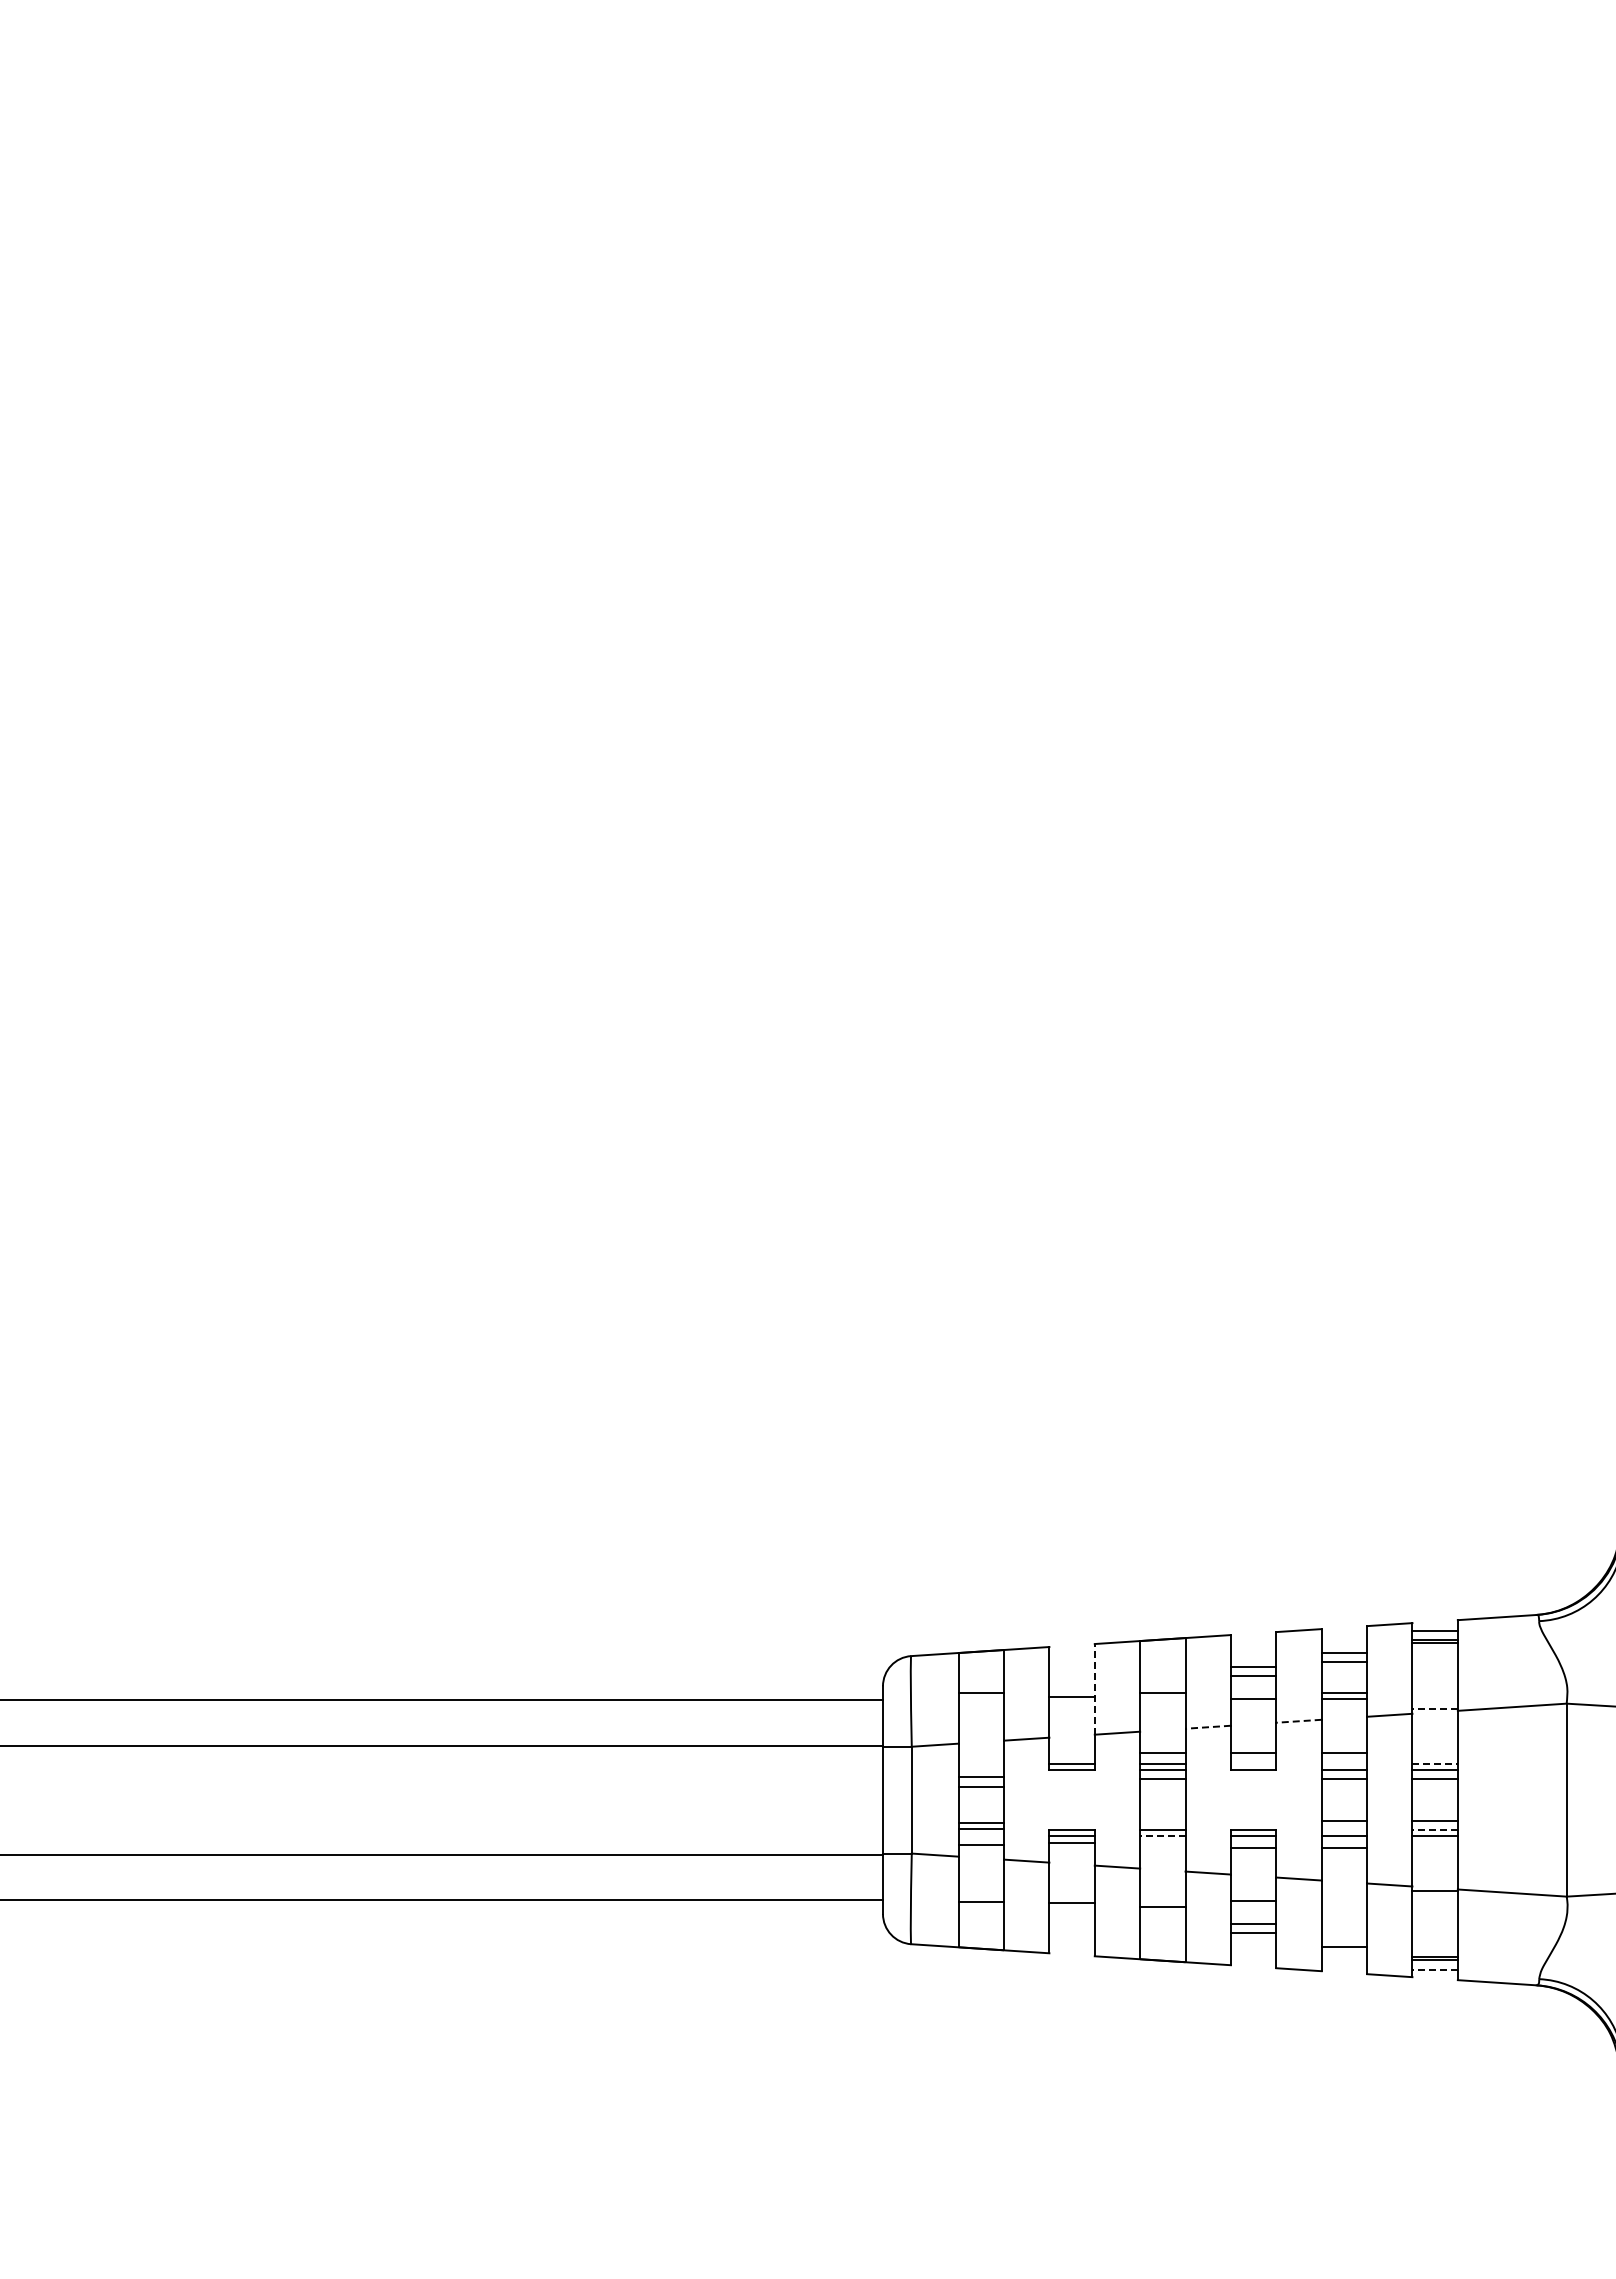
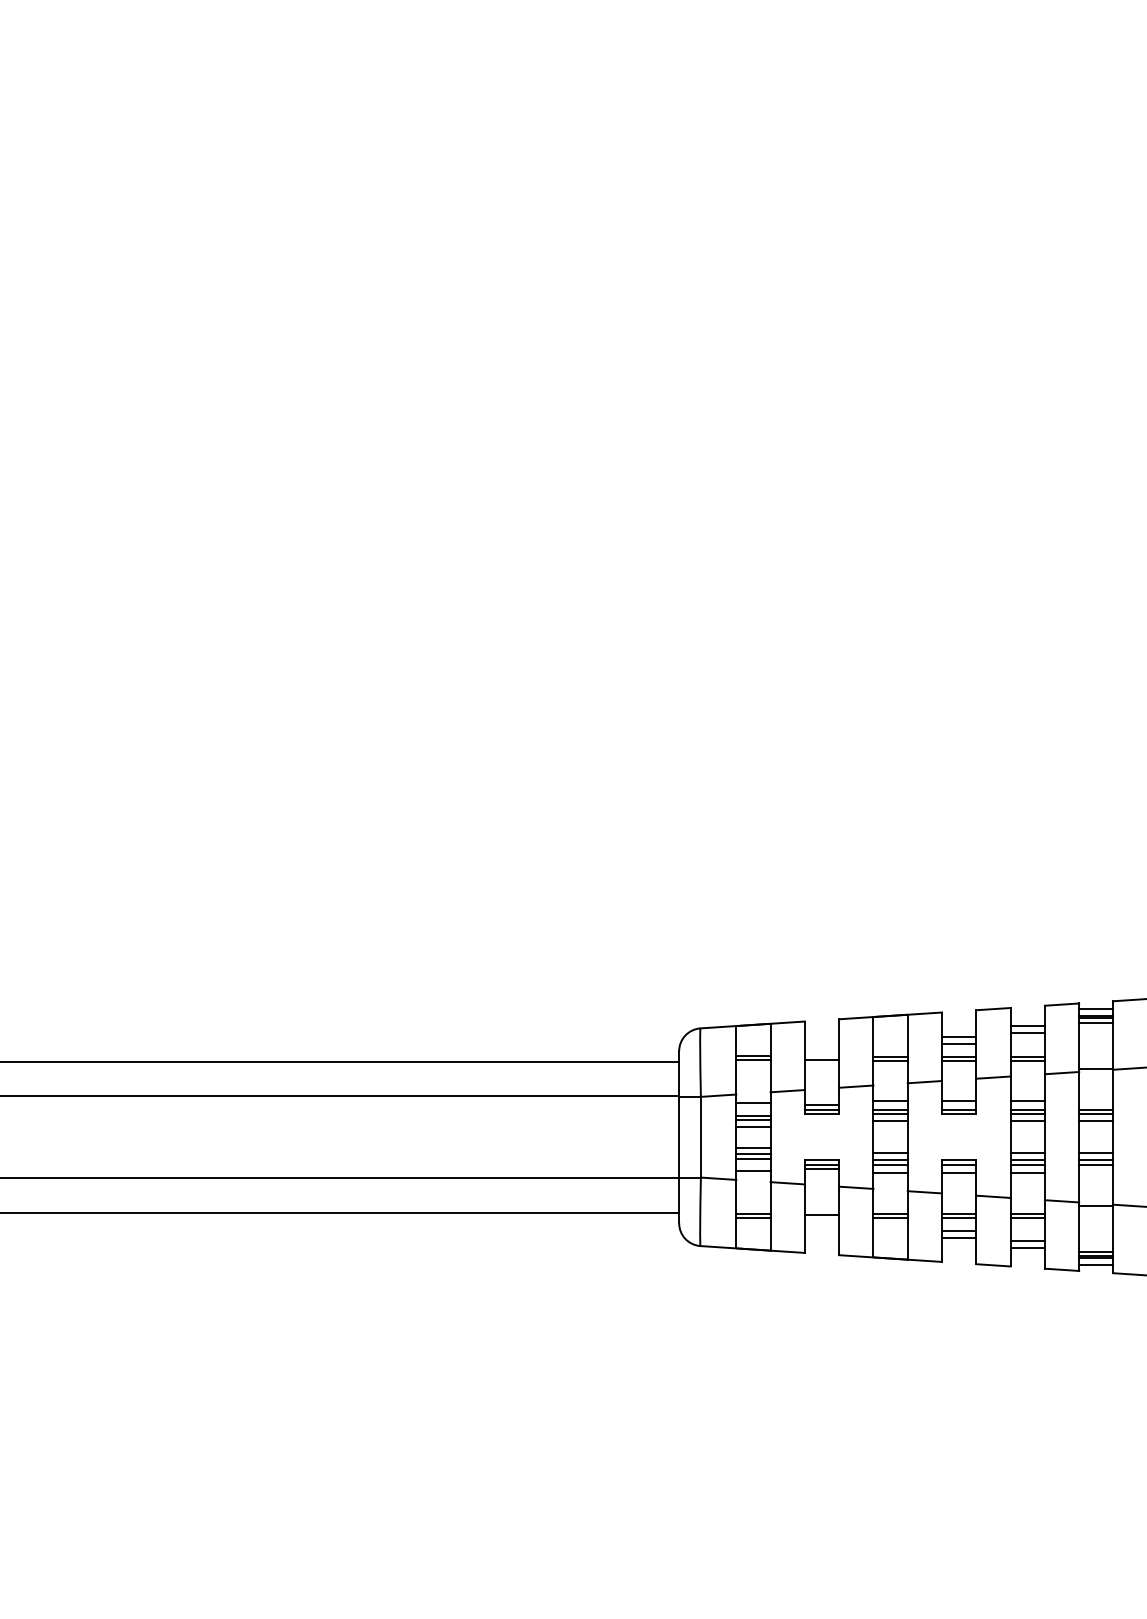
line: (1434, 1648) -> (1095, 1022), added
line: (1094, 1688) -> (838, 1052), dashed -> solid
line: (1253, 1693) -> (959, 1056), added
line: (981, 1698) -> (753, 1060), added
line: (1162, 1698) -> (890, 1060), added
line: (1435, 1709) -> (1096, 1068), dashed -> solid
line: (1299, 1721) -> (993, 1077), dashed -> solid
line: (1208, 1727) -> (925, 1082), dashed -> solid
line: (981, 1755) -> (753, 1103), added
line: (1071, 1757) -> (821, 1105), added
line: (1253, 1763) -> (959, 1109), added
line: (1344, 1763) -> (1027, 1109), added
line: (1435, 1763) -> (1096, 1109), dashed -> solid
line: (981, 1771) -> (753, 1115), added
line: (981, 1813) -> (753, 1147), added
line: (1162, 1821) -> (890, 1153), added
line: (1344, 1830) -> (1027, 1160), added
line: (1435, 1830) -> (1096, 1160), dashed -> solid
line: (1162, 1836) -> (890, 1164), dashed -> solid
line: (1162, 1847) -> (890, 1173), added
line: (1162, 1901) -> (890, 1213), added
line: (1344, 1901) -> (1027, 1213), added
line: (1253, 1906) -> (959, 1217), added
line: (1344, 1906) -> (1027, 1217), added
line: (981, 1907) -> (753, 1218), added
line: (1344, 1937) -> (1027, 1240), added
line: (1434, 1951) -> (1095, 1251), added
line: (1435, 1969) -> (1096, 1265), dashed -> solid

